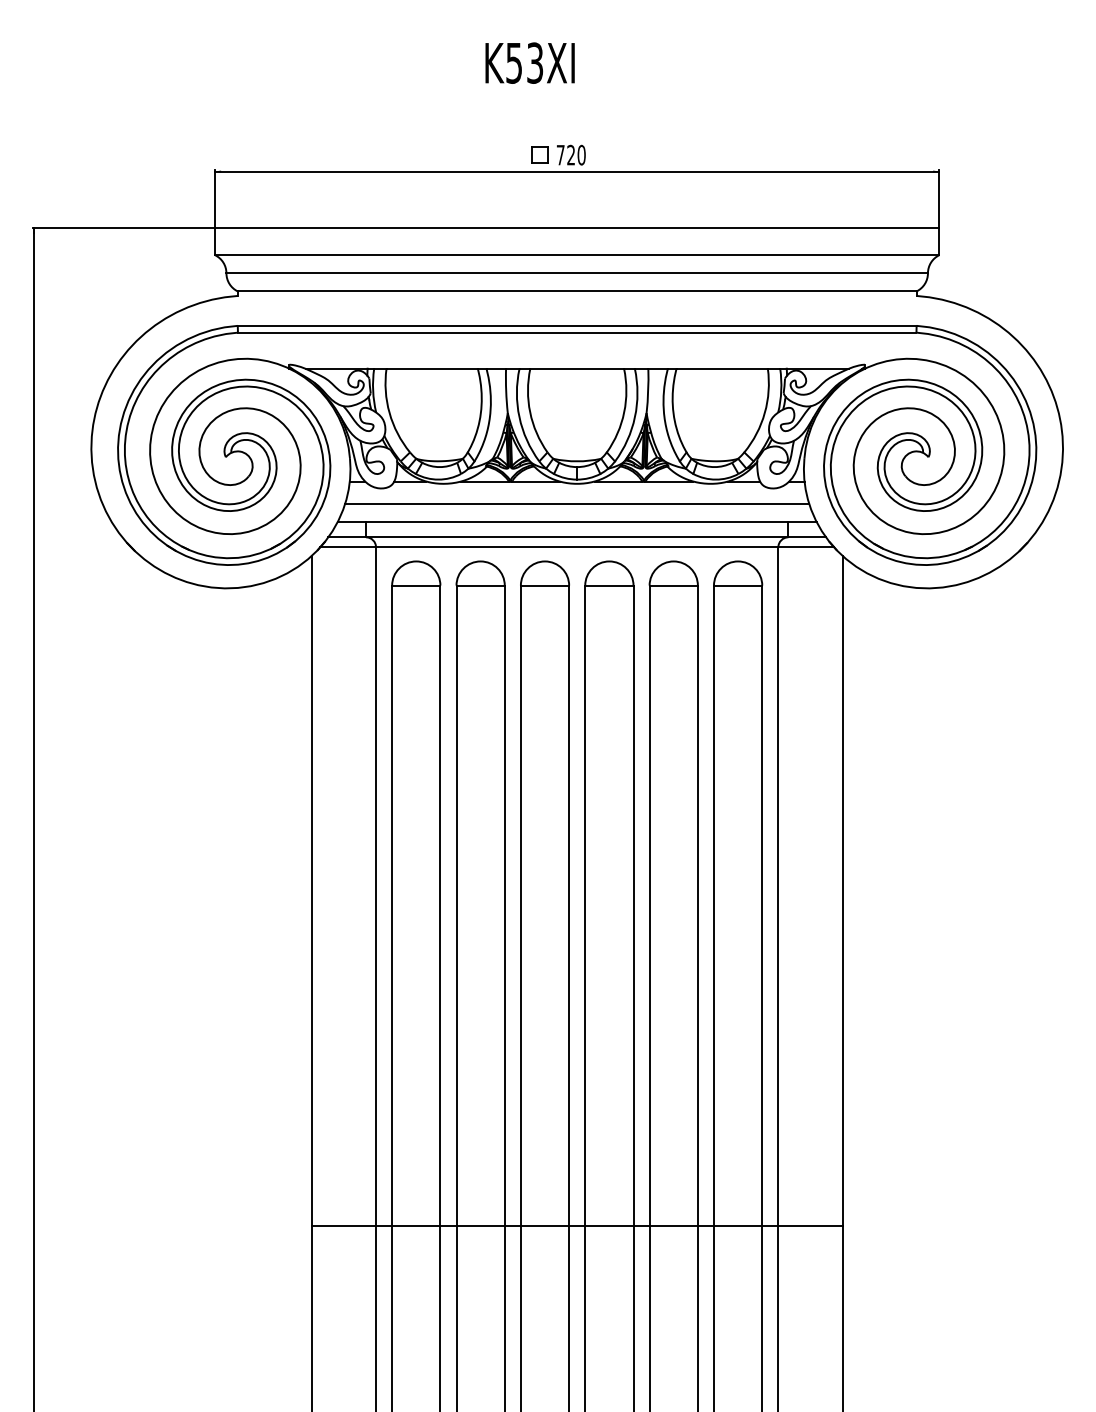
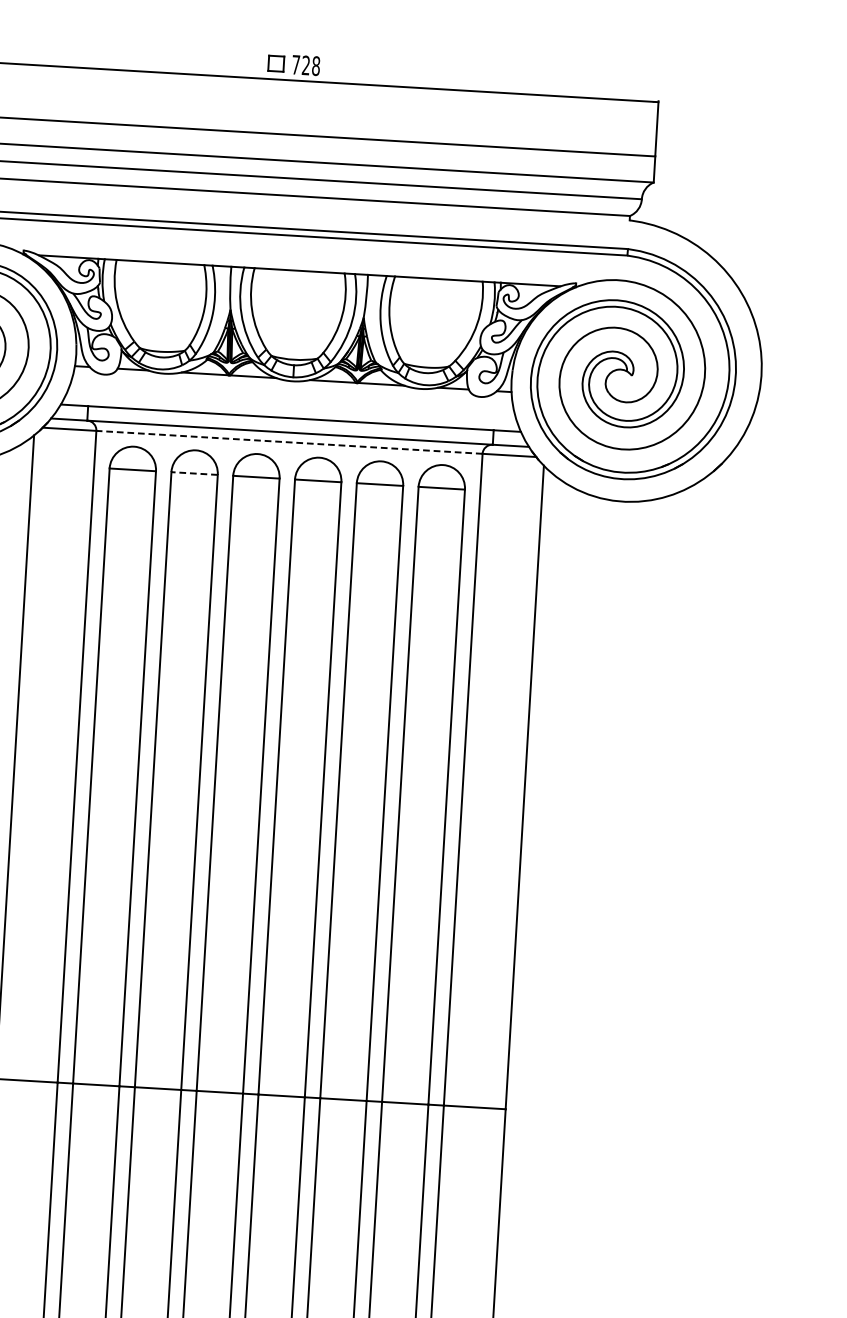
text: (581, 155) -> (315, 66), 720 -> 728
line: (577, 504) -> (292, 401), removed
line: (576, 547) -> (288, 442), solid -> dashed
line: (480, 585) -> (194, 473), solid -> dashed

